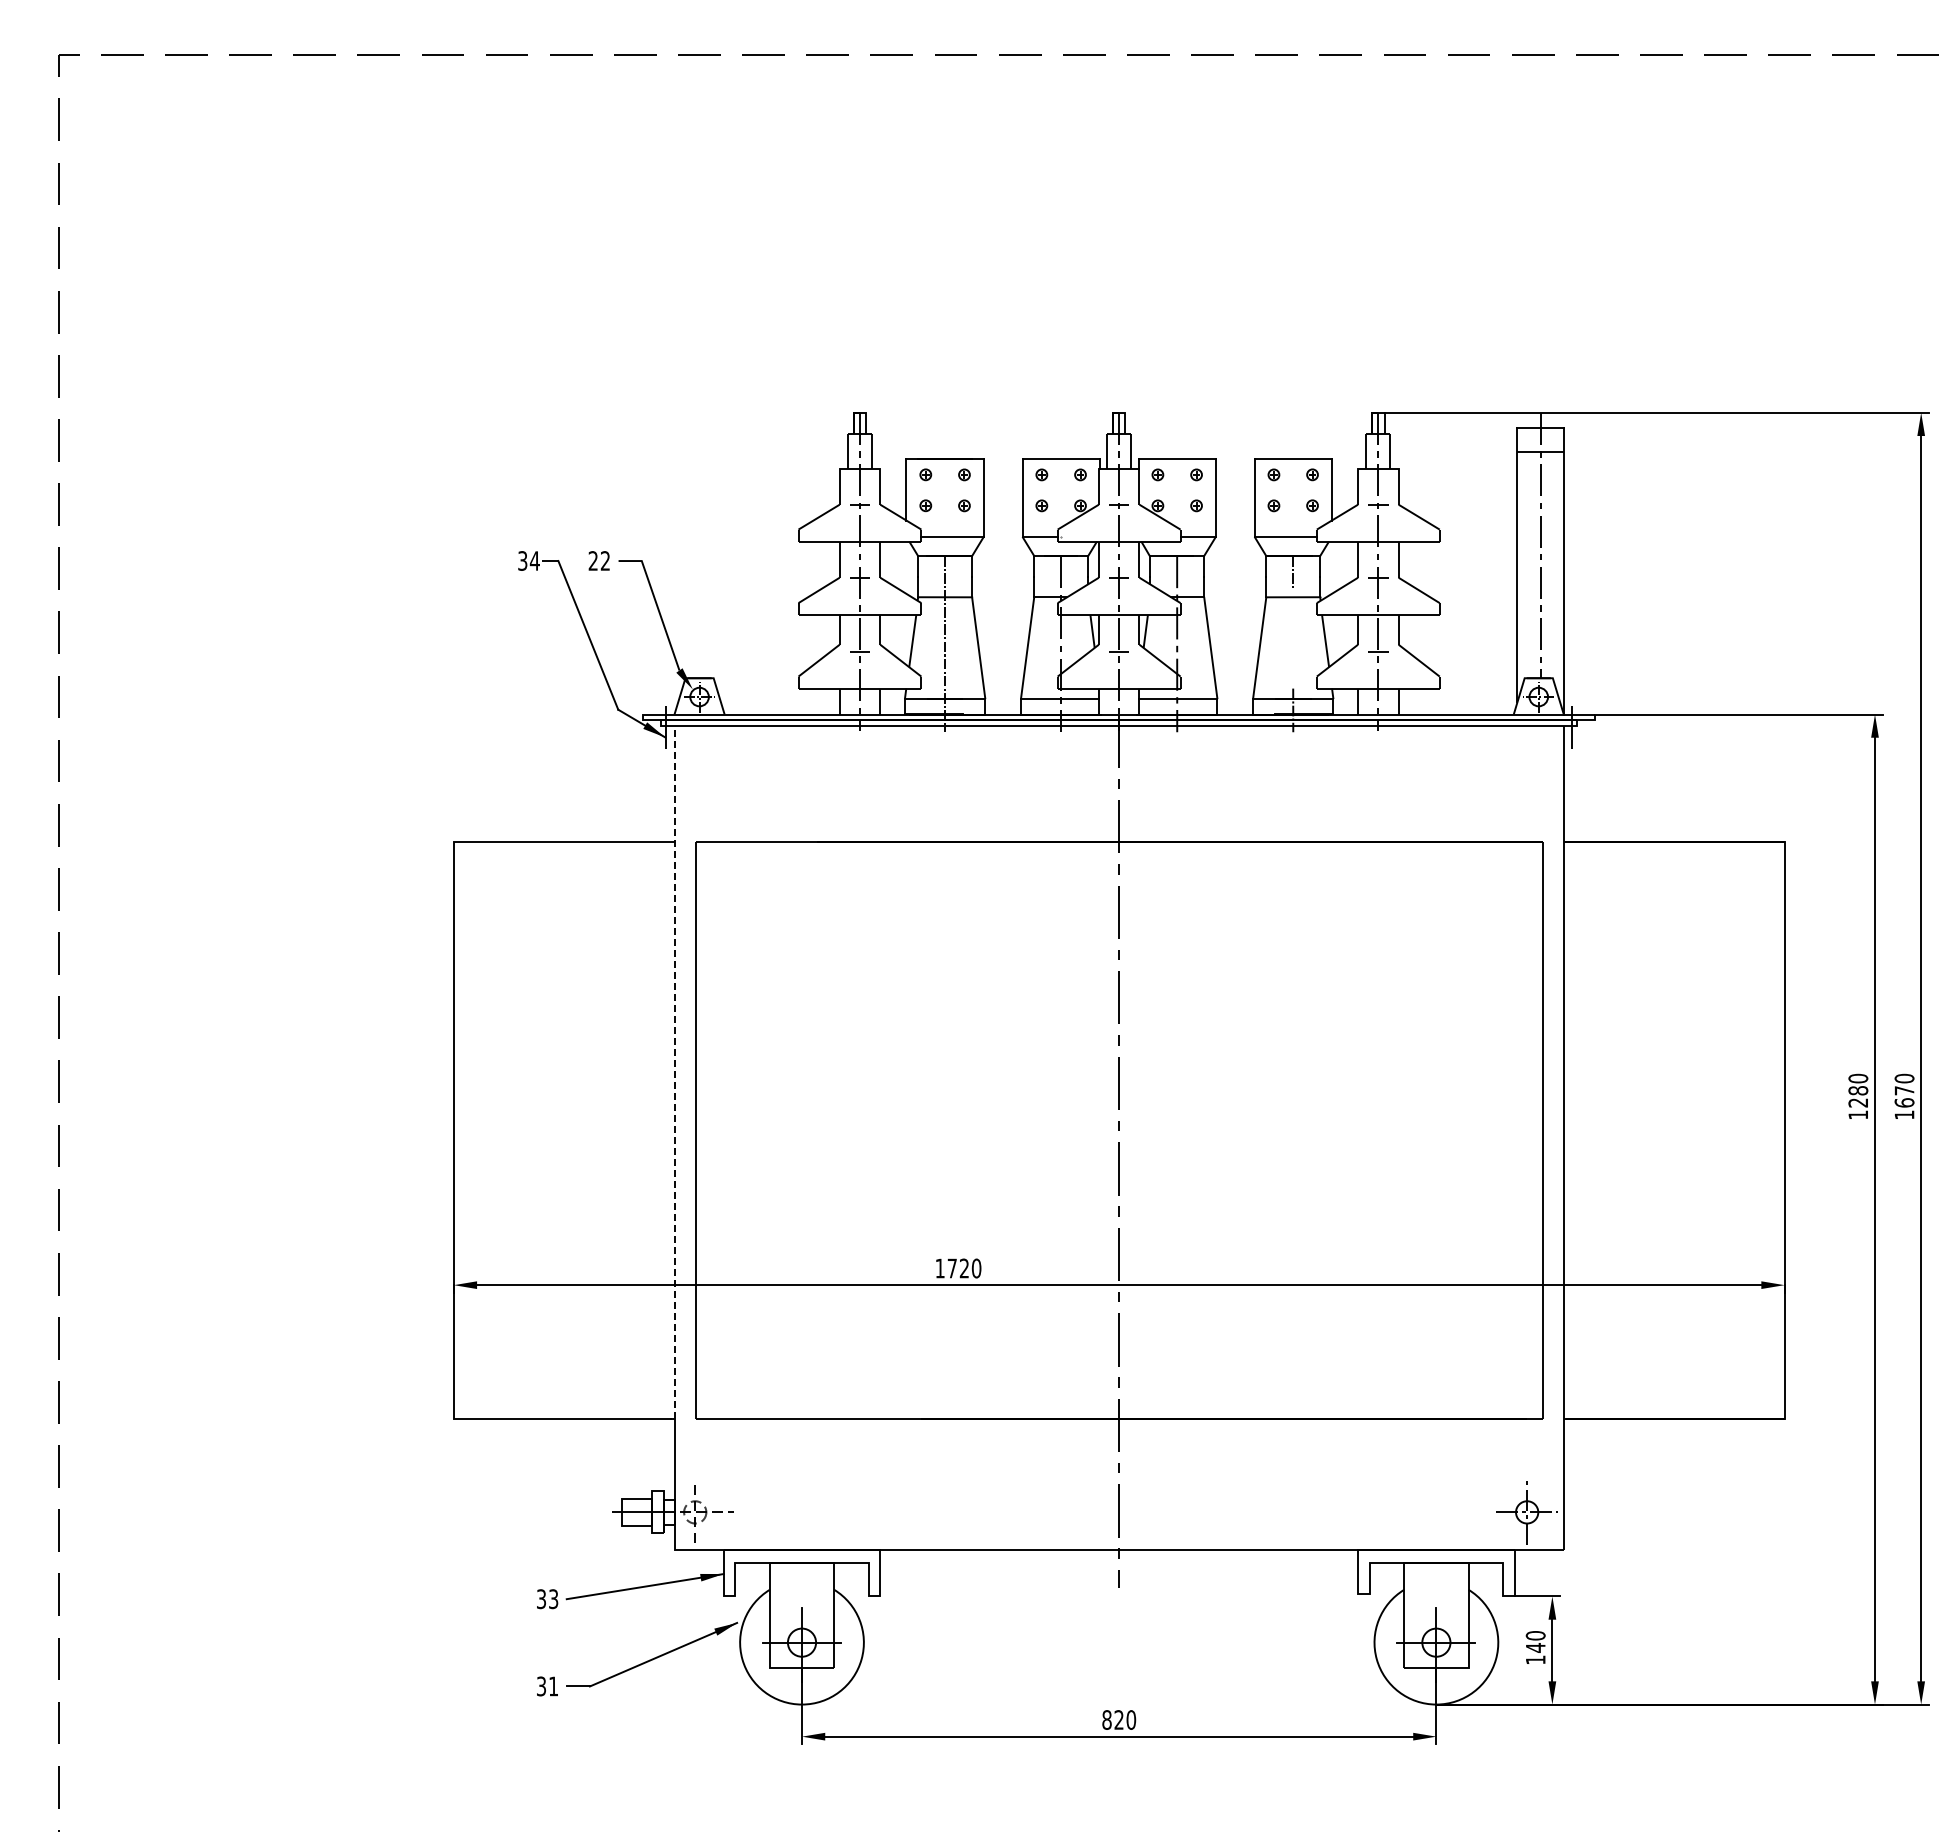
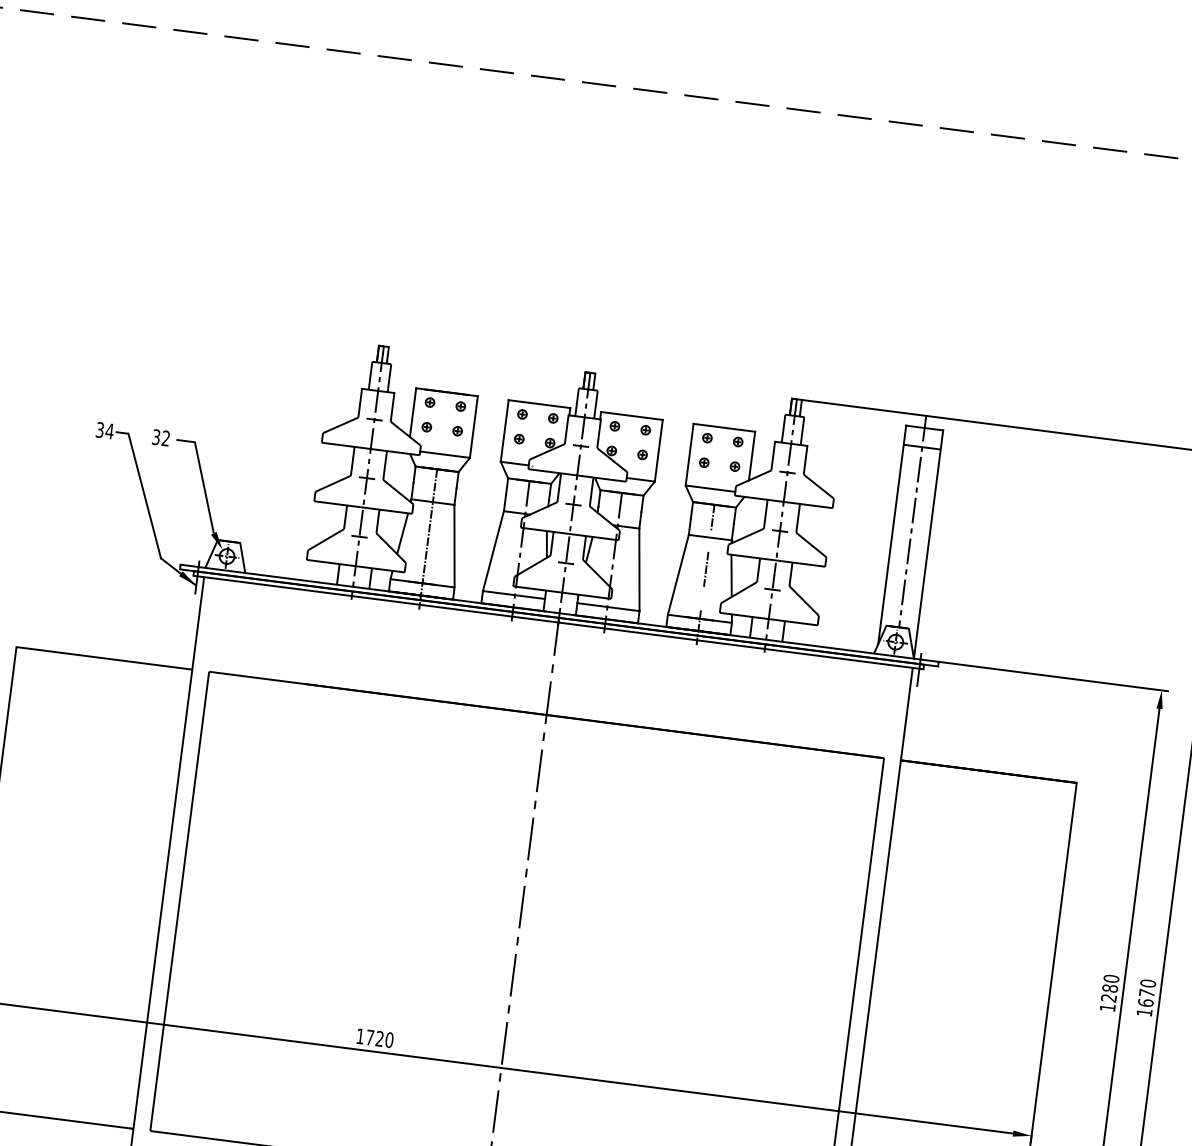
text: (592, 560) -> (155, 436), 22 -> 32
line: (1292, 636) -> (705, 568), added
line: (674, 1071) -> (168, 852), dashed -> solid

